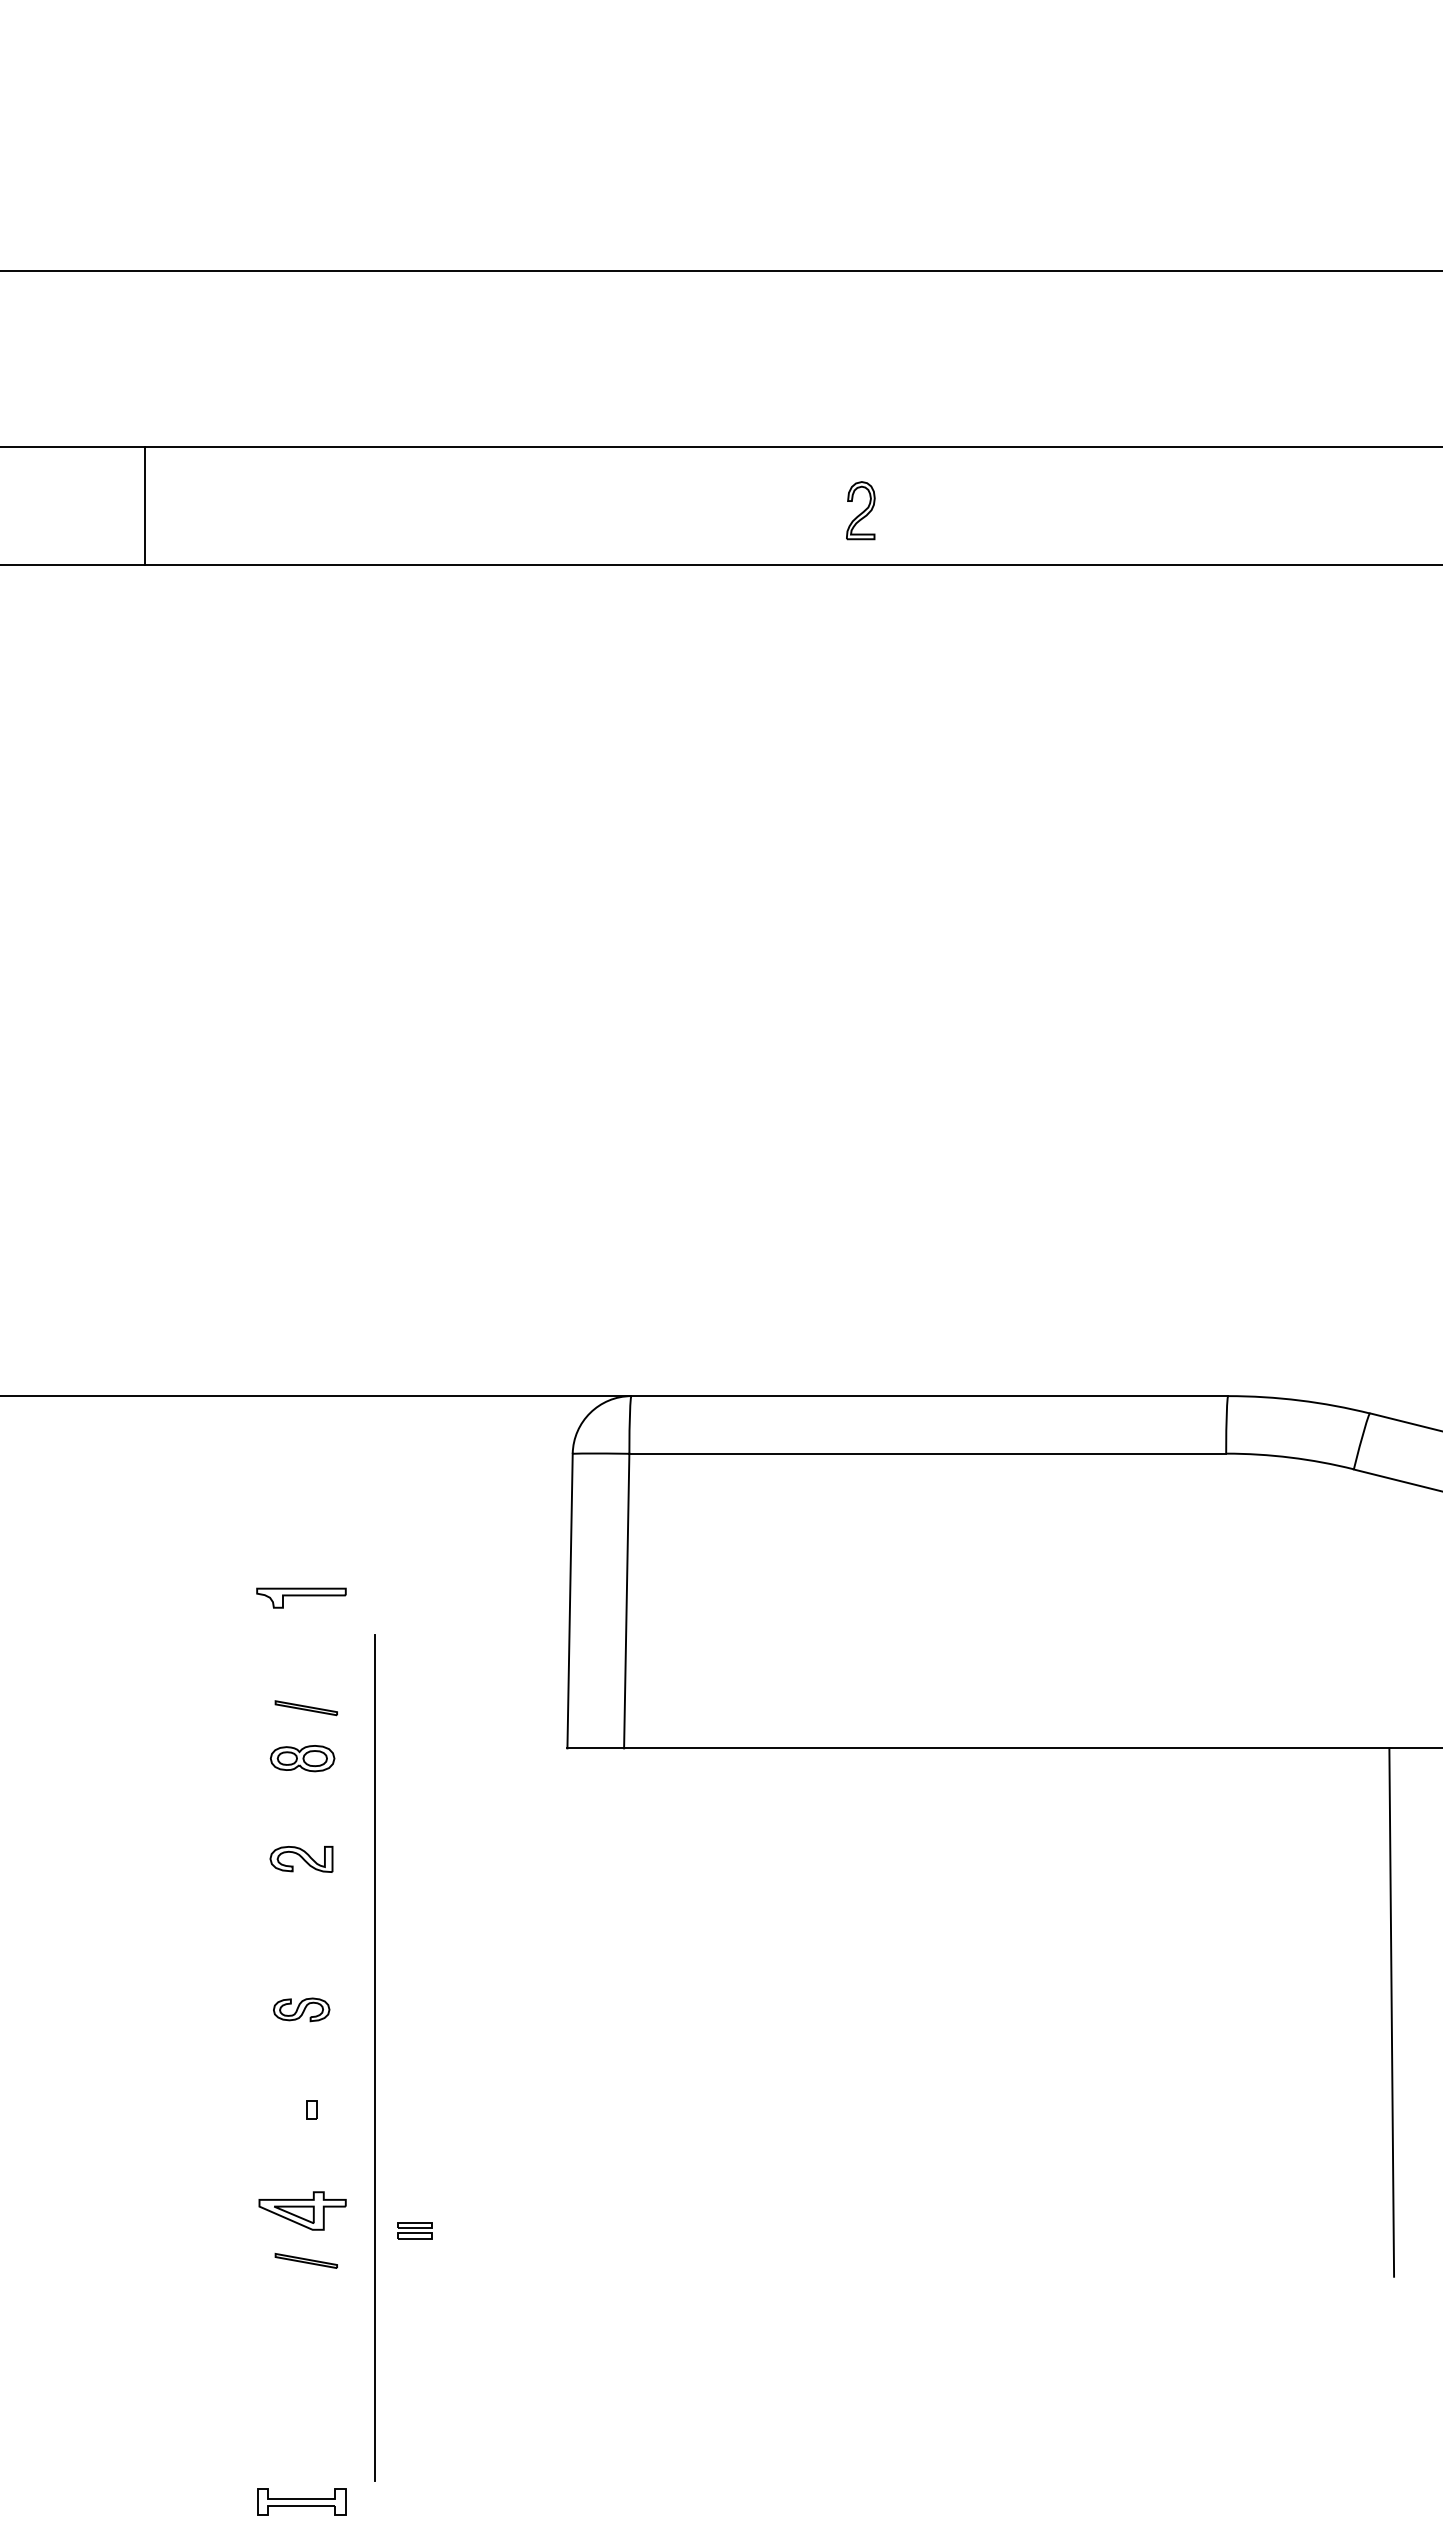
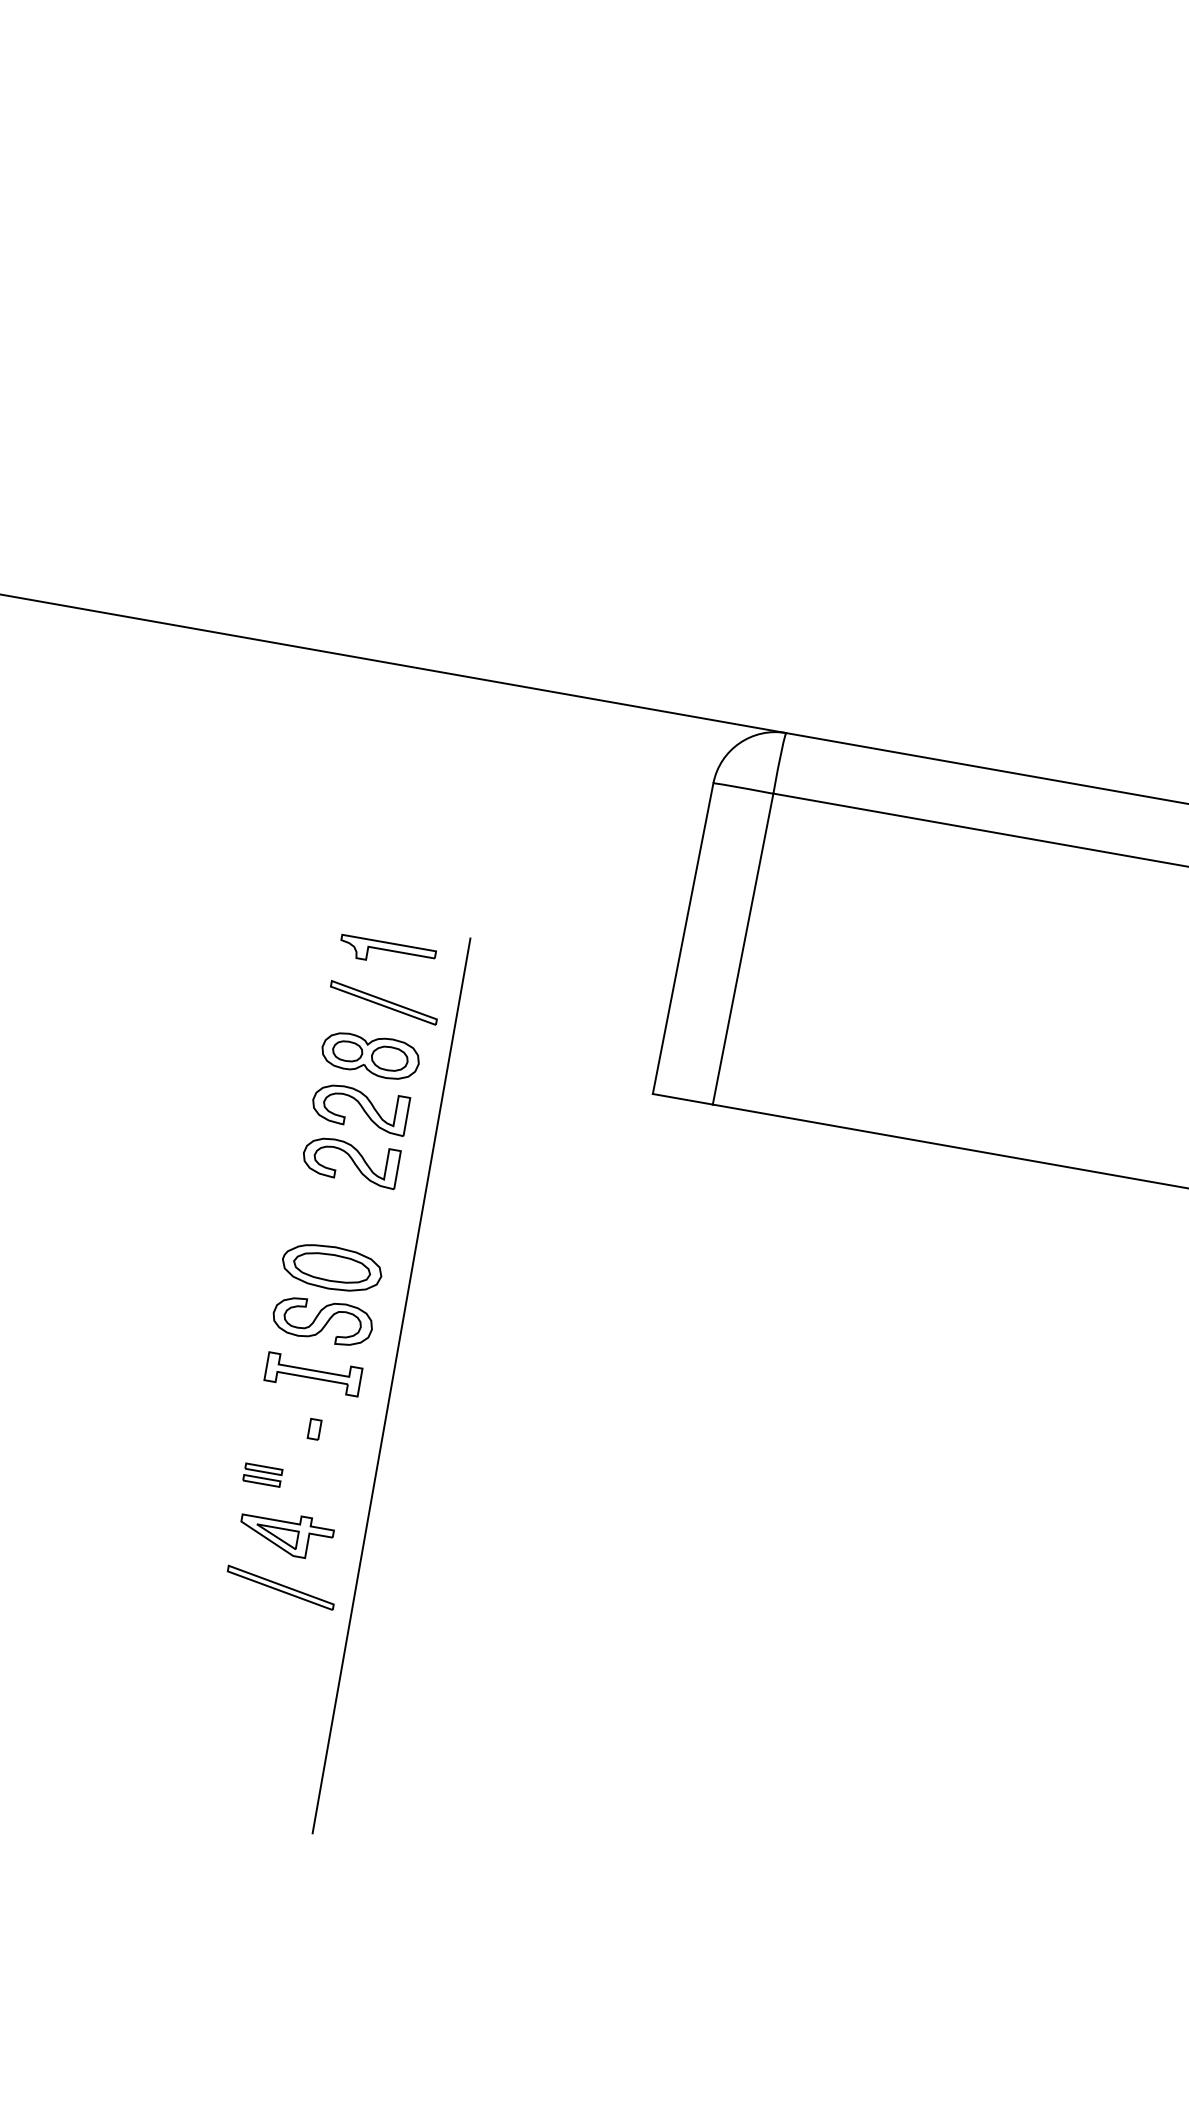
part: (301, 1597) -> (387, 952), moved
part: (306, 1707) -> (384, 1002), size x1.67
part: (302, 1758) -> (370, 1055), size x1.43
part: (301, 1809) -> (359, 1109), added
part: (301, 1859) -> (350, 1161), size x1.43
part: (301, 1959) -> (331, 1267), added
part: (301, 2009) -> (322, 1320), size x1.67
part: (414, 2230) -> (262, 1474), moved
part: (306, 2260) -> (281, 1587), size x1.67
part: (301, 2501) -> (313, 1373), moved

